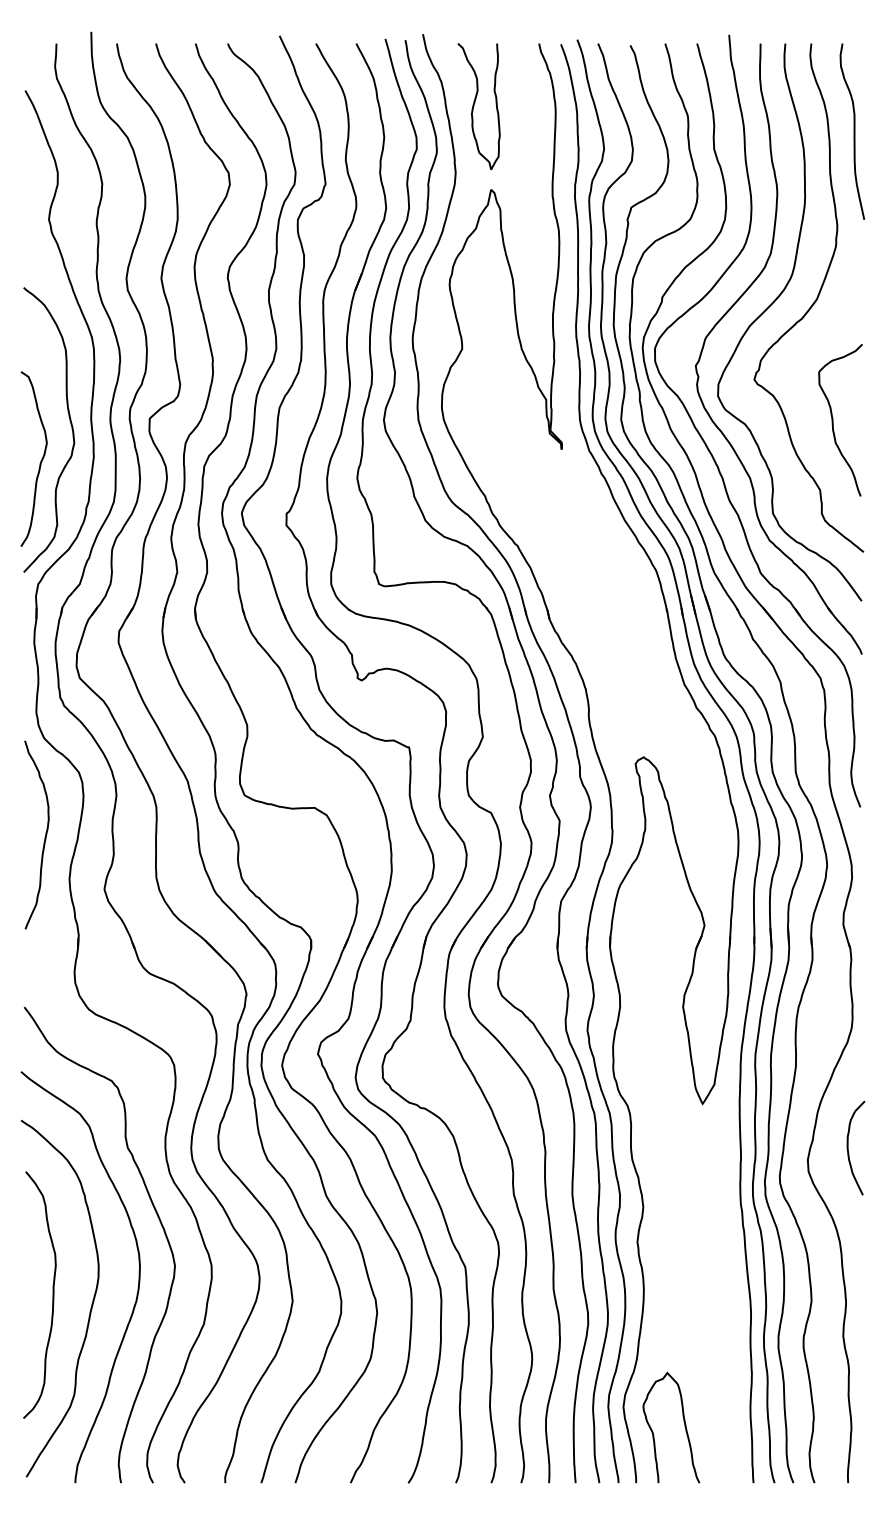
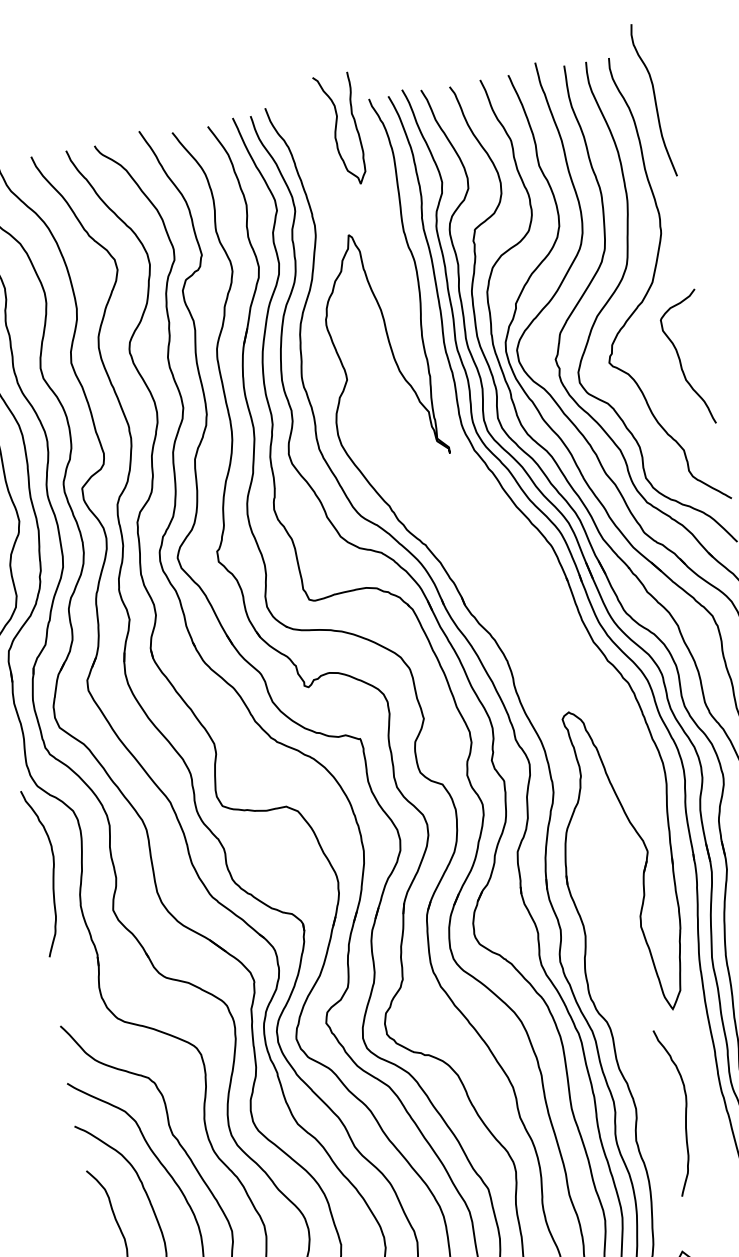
curve: (474, 106) -> (336, 130), moved
curve: (853, 131) -> (654, 100), moved
curve: (833, 420) -> (680, 360), moved
curve: (696, 1220) -> (685, 1112), added

